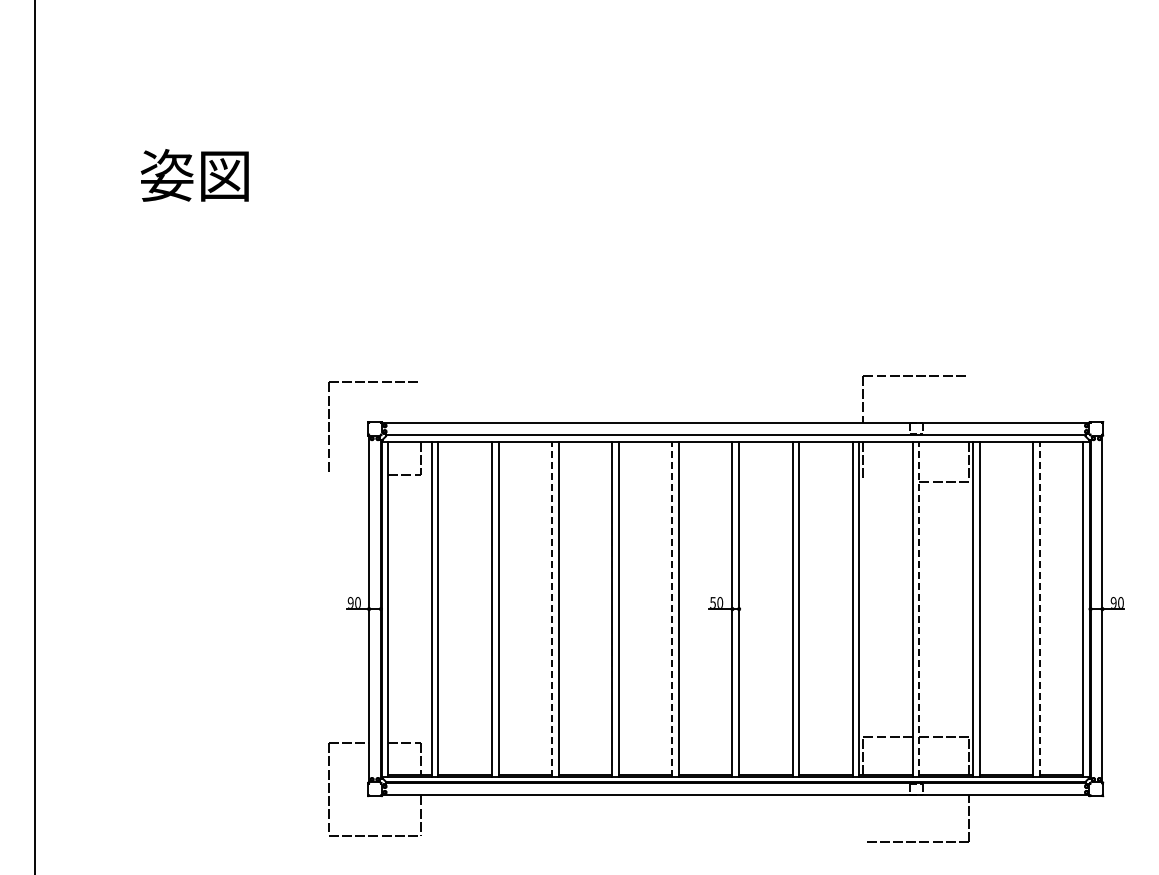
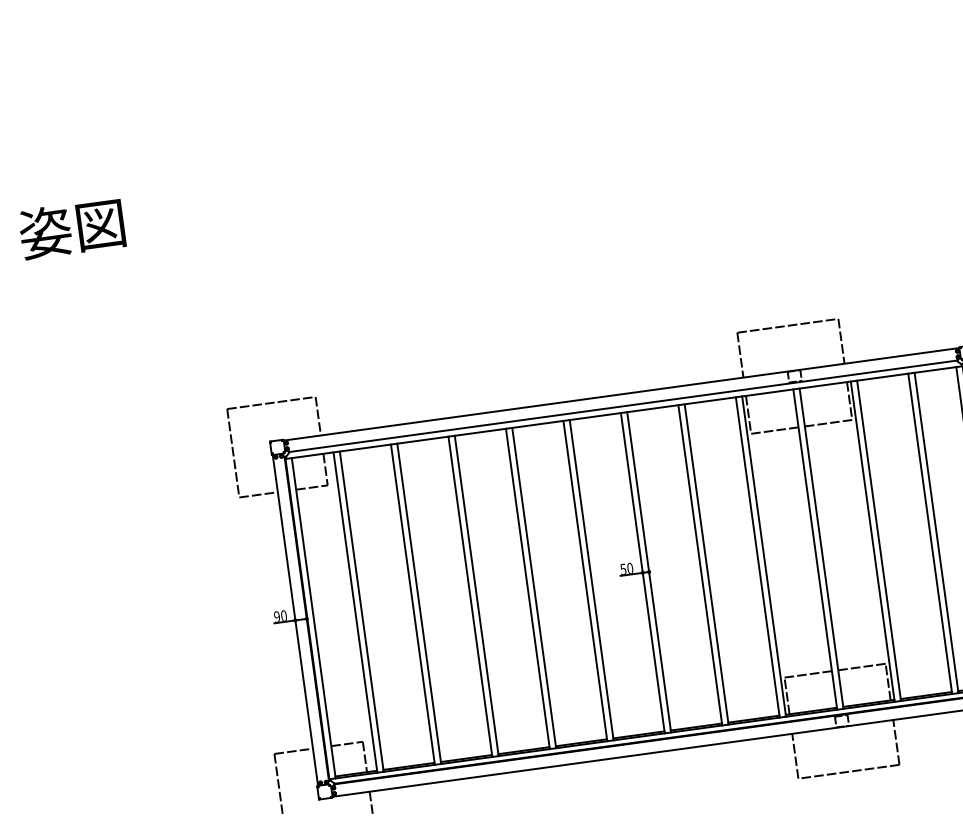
line: (969, 398) -> (841, 340), added
line: (421, 402) -> (318, 416), added
line: (348, 474) -> (258, 494), added
line: (887, 481) -> (774, 430), added
line: (552, 609) -> (470, 596), dashed -> solid
line: (672, 609) -> (585, 581), dashed -> solid
line: (919, 609) -> (821, 548), dashed -> solid
line: (1039, 609) -> (936, 533), dashed -> solid
line: (863, 818) -> (795, 755), added

